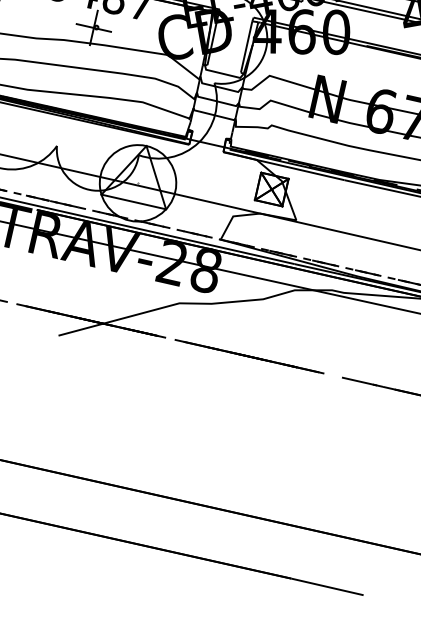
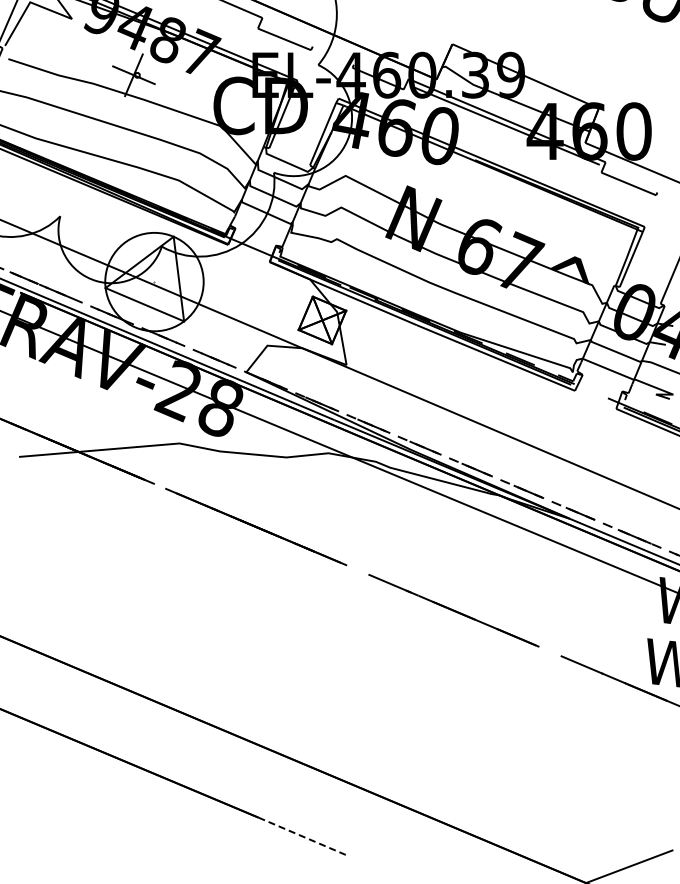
line: (327, 586) -> (302, 836), solid -> dashed

